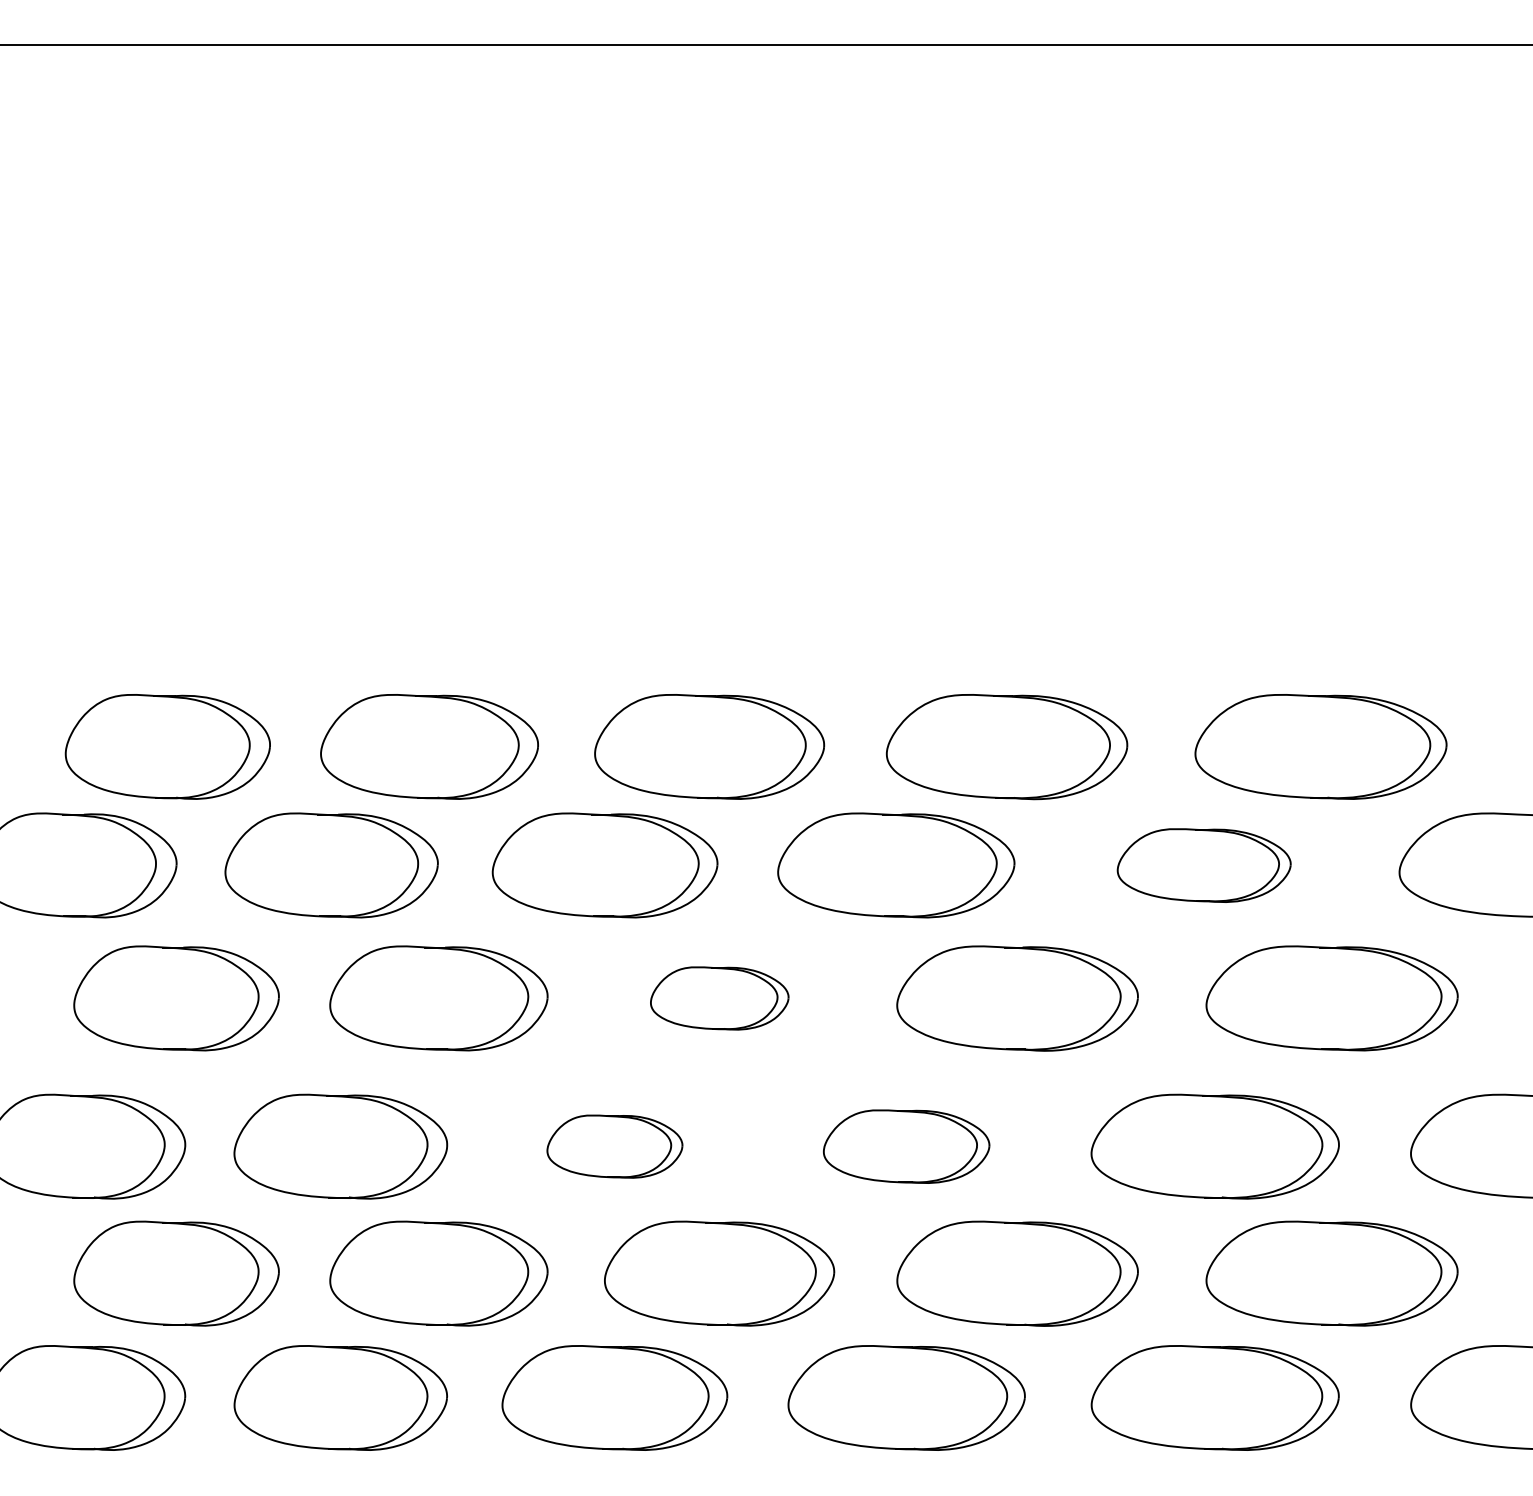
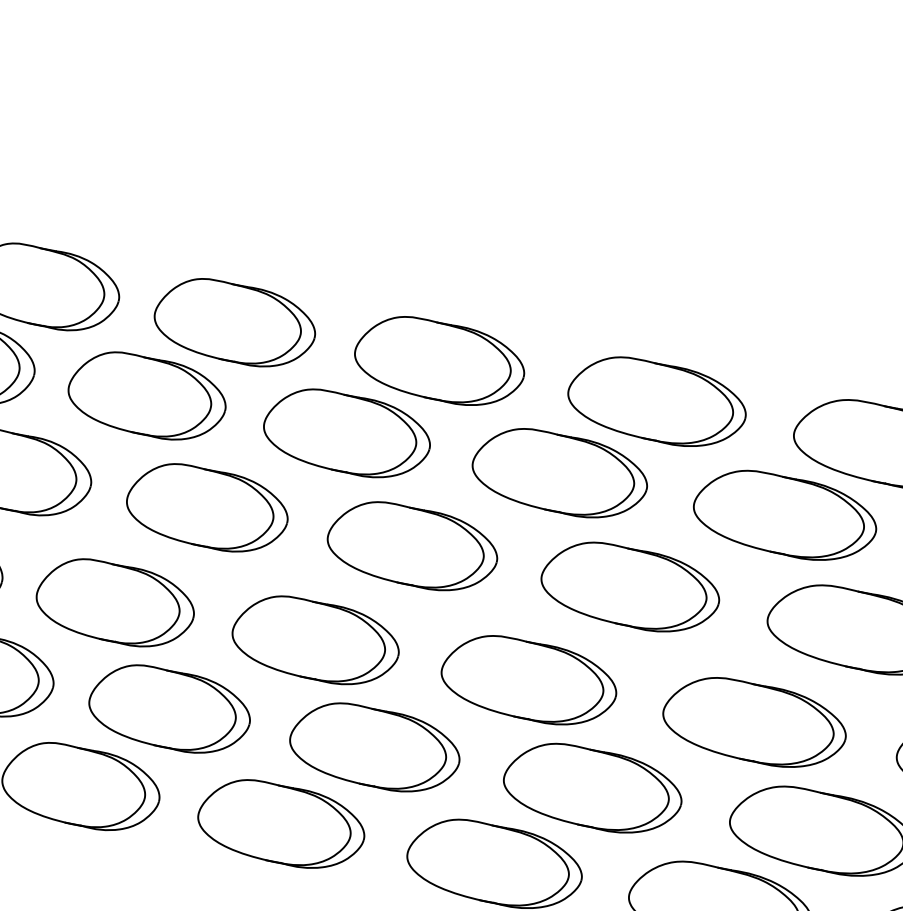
part: (1203, 865) -> (784, 515), size x1.43
part: (719, 998) -> (412, 546), size x1.67
part: (614, 1146) -> (315, 640), size x1.67
part: (906, 1146) -> (529, 680), size x1.43

